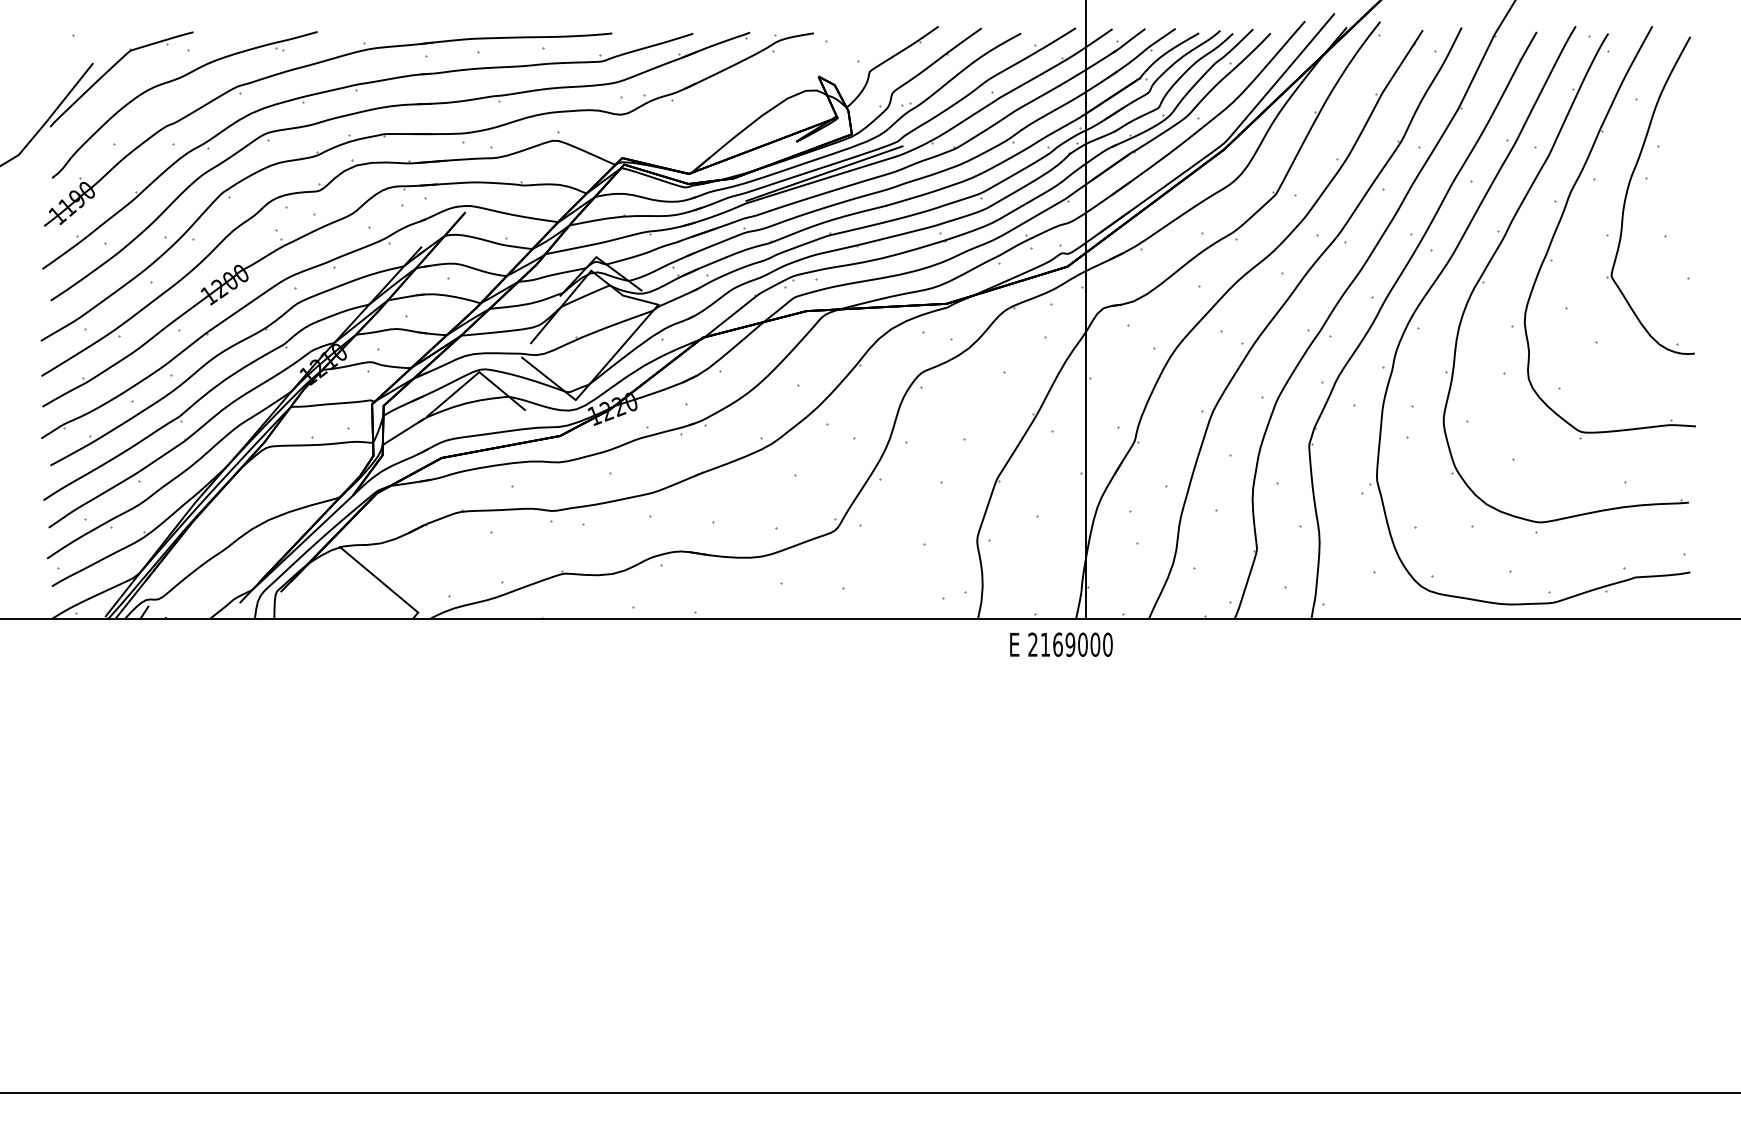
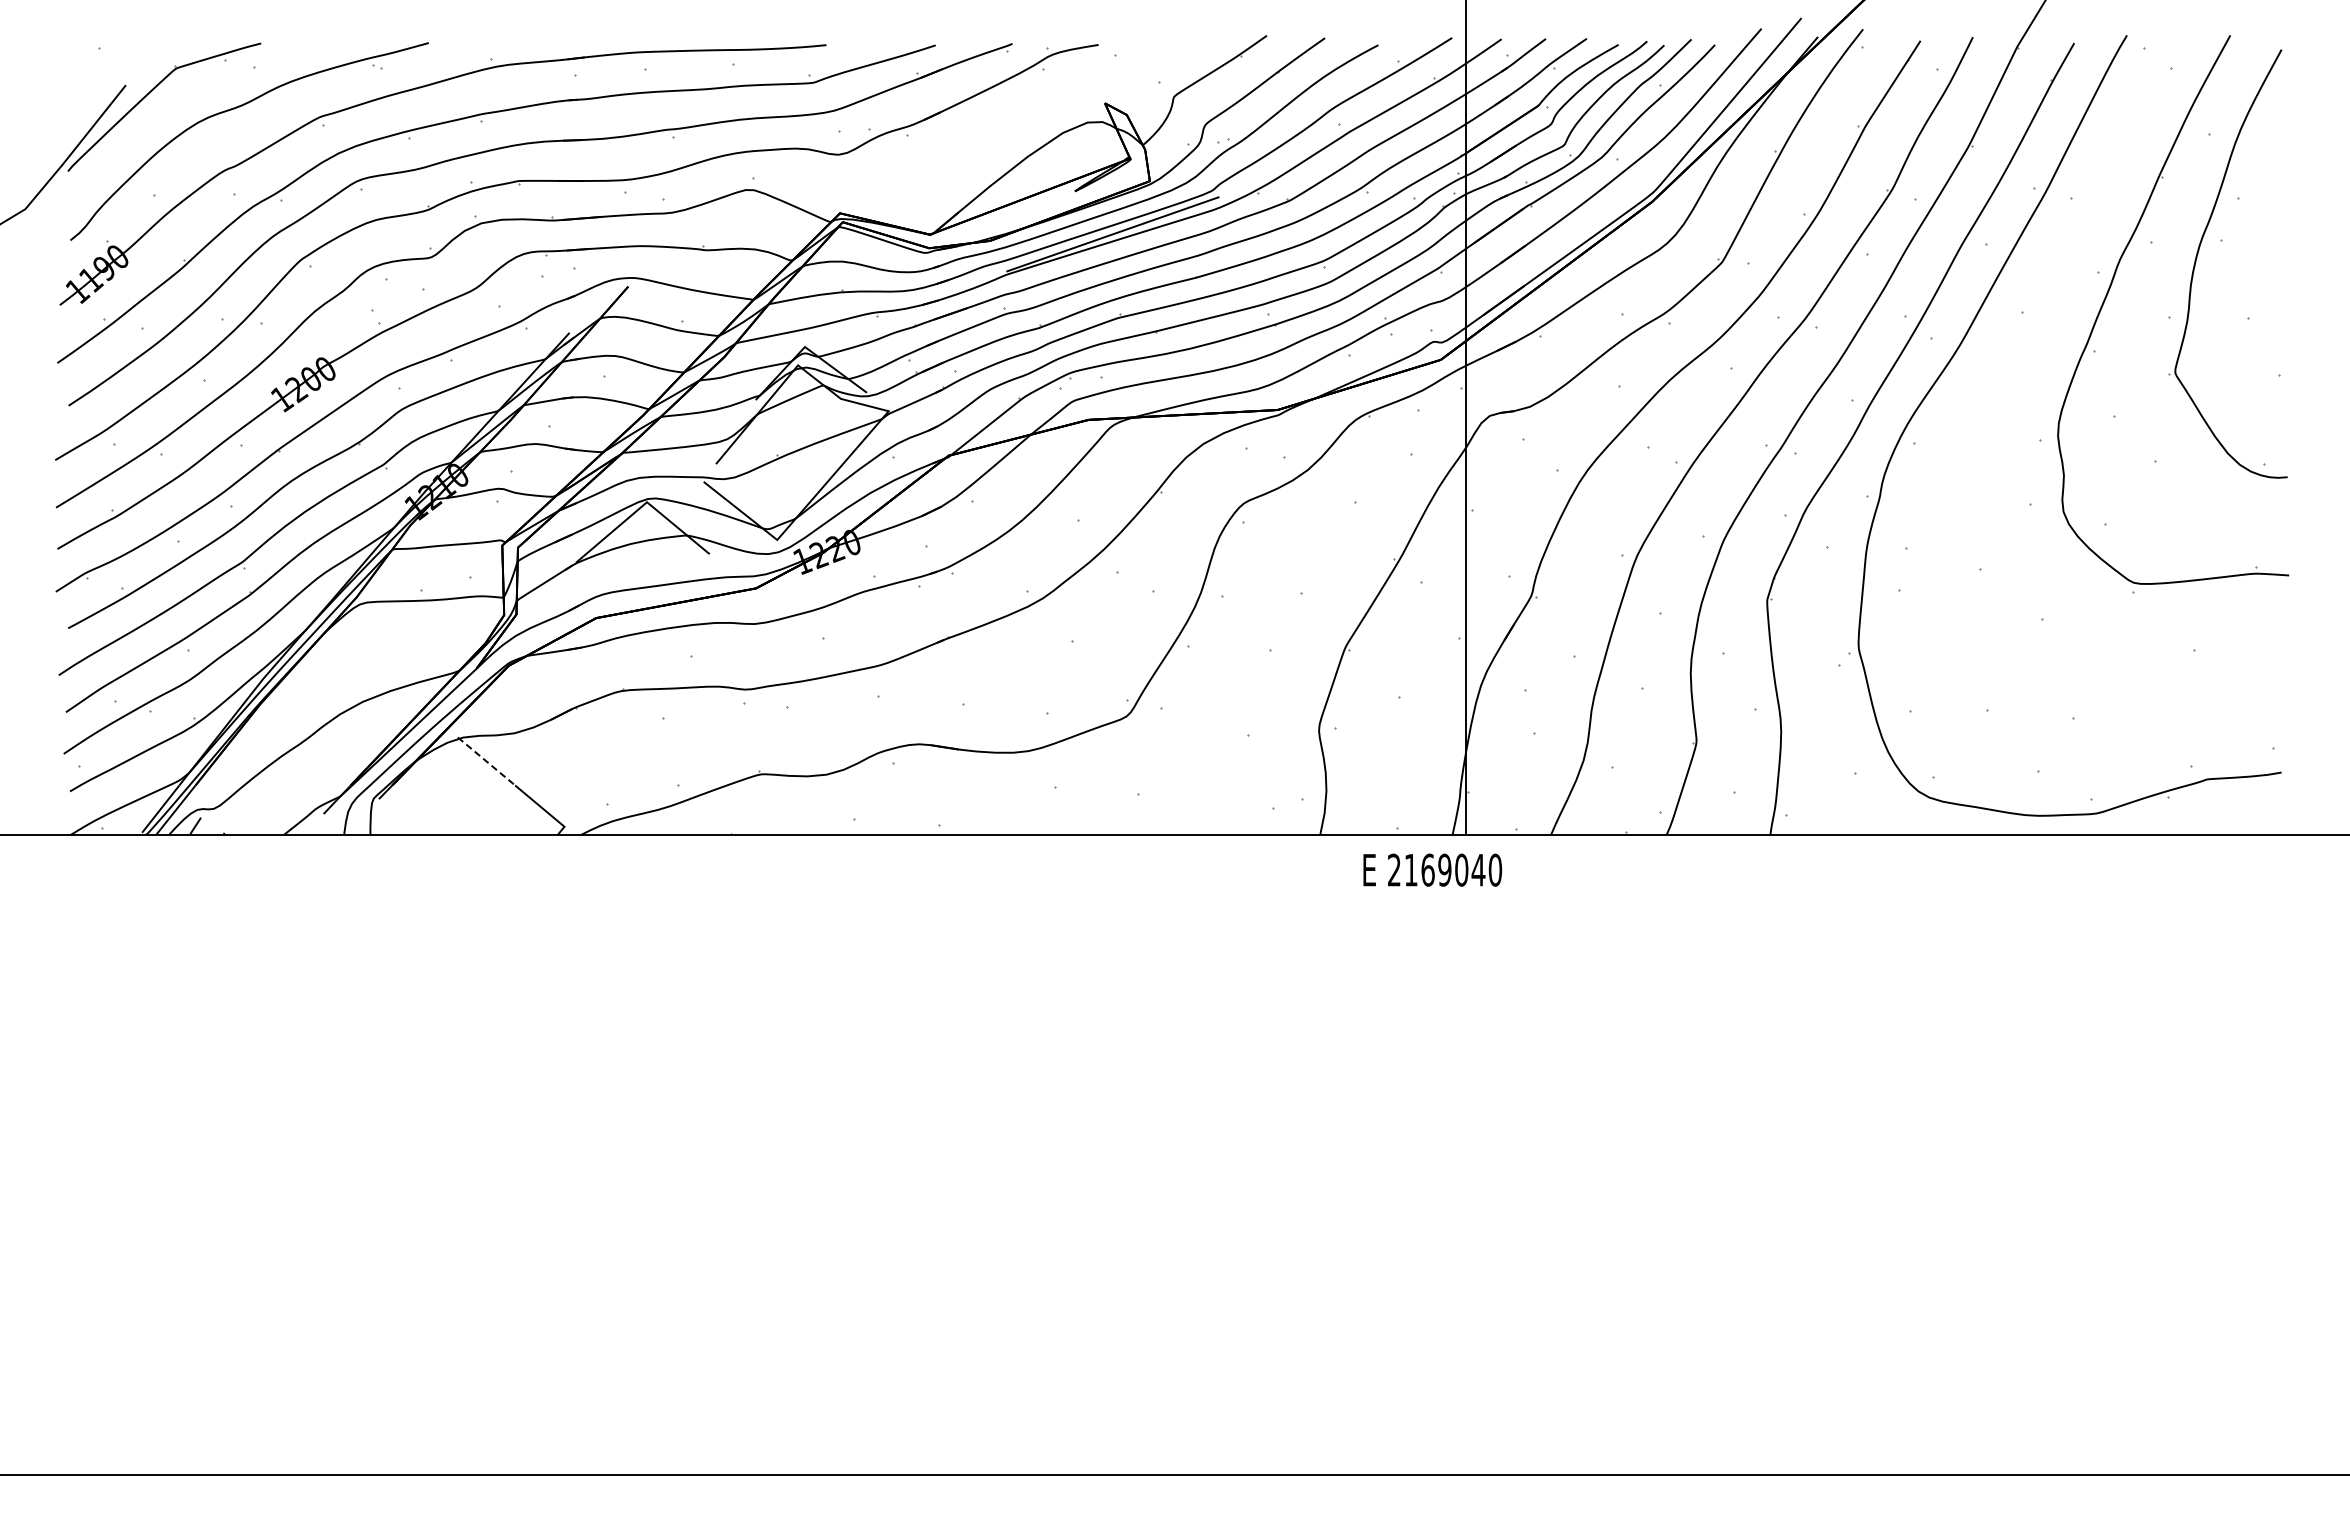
part: (1502, 242) -> (2027, 327), removed
line: (360, 564) -> (486, 761), solid -> dashed
text: (1095, 644) -> (1478, 869), 2169000 -> 2169040

